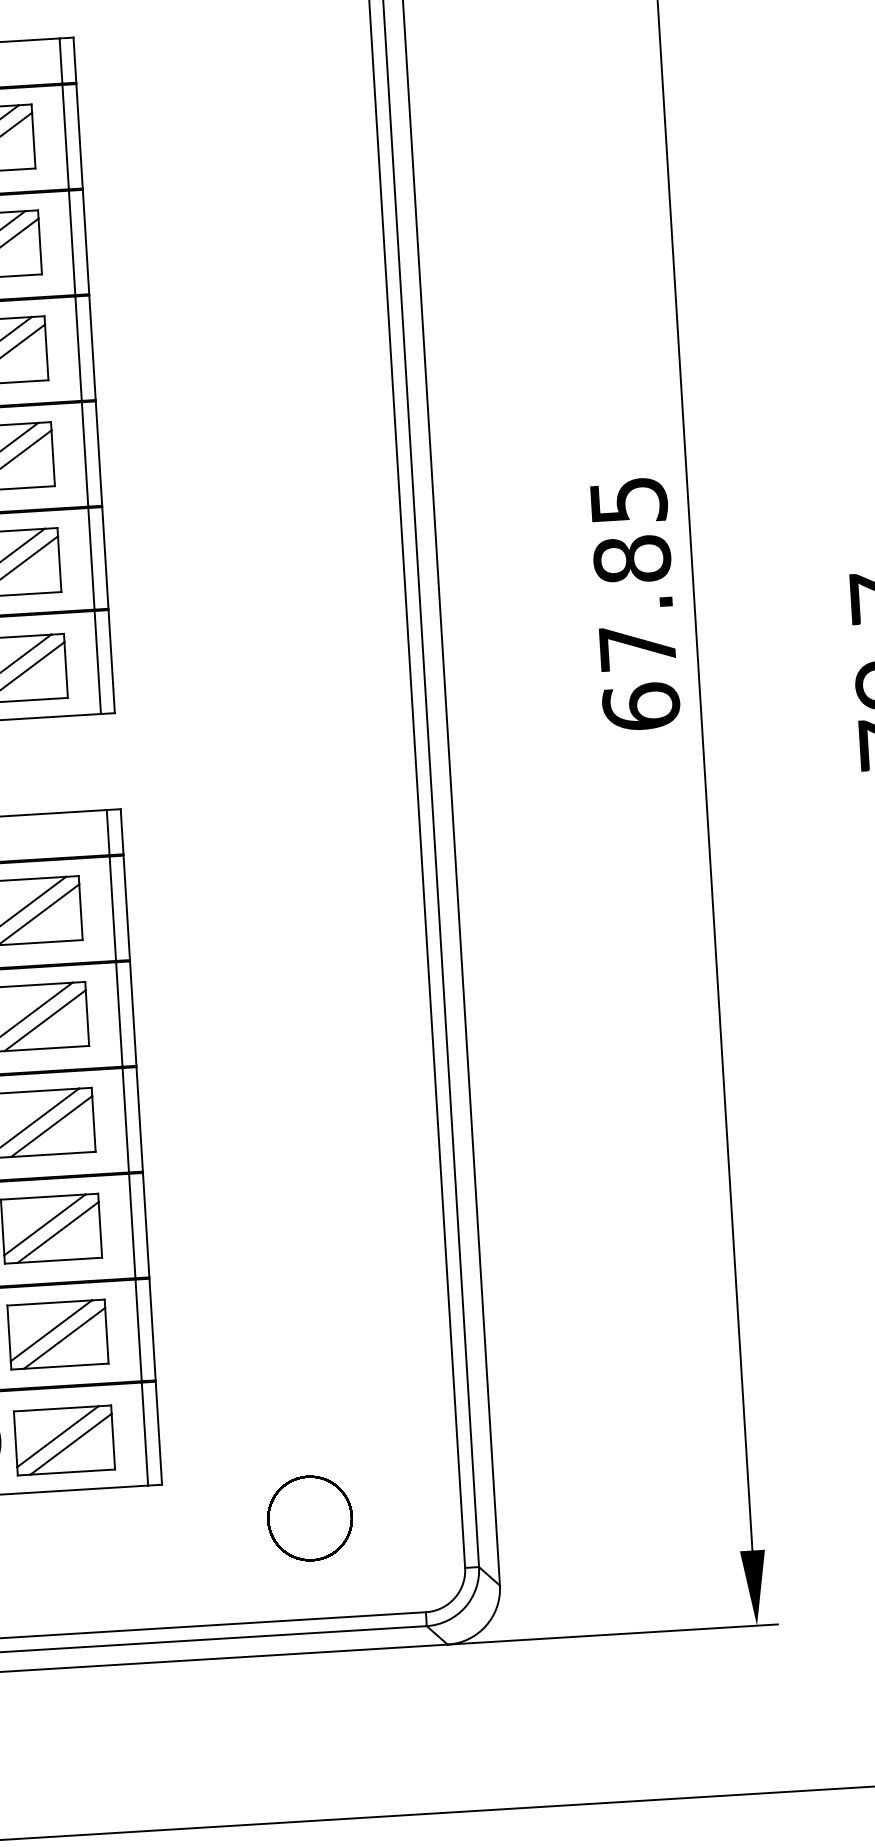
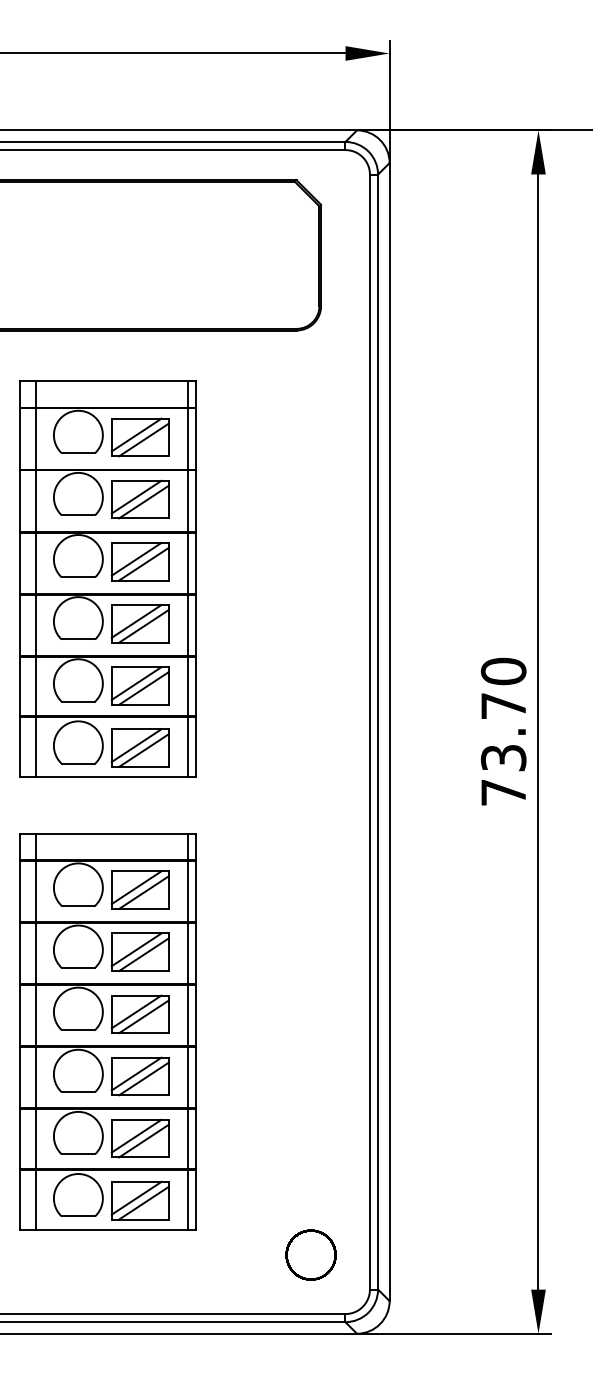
text: (634, 602) -> (503, 731), 67.85 -> 73.70
part: (309, 1517) -> (310, 1254), moved

